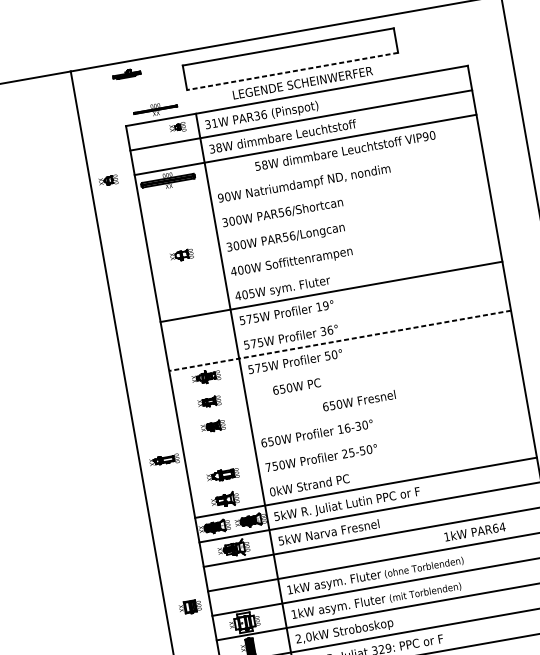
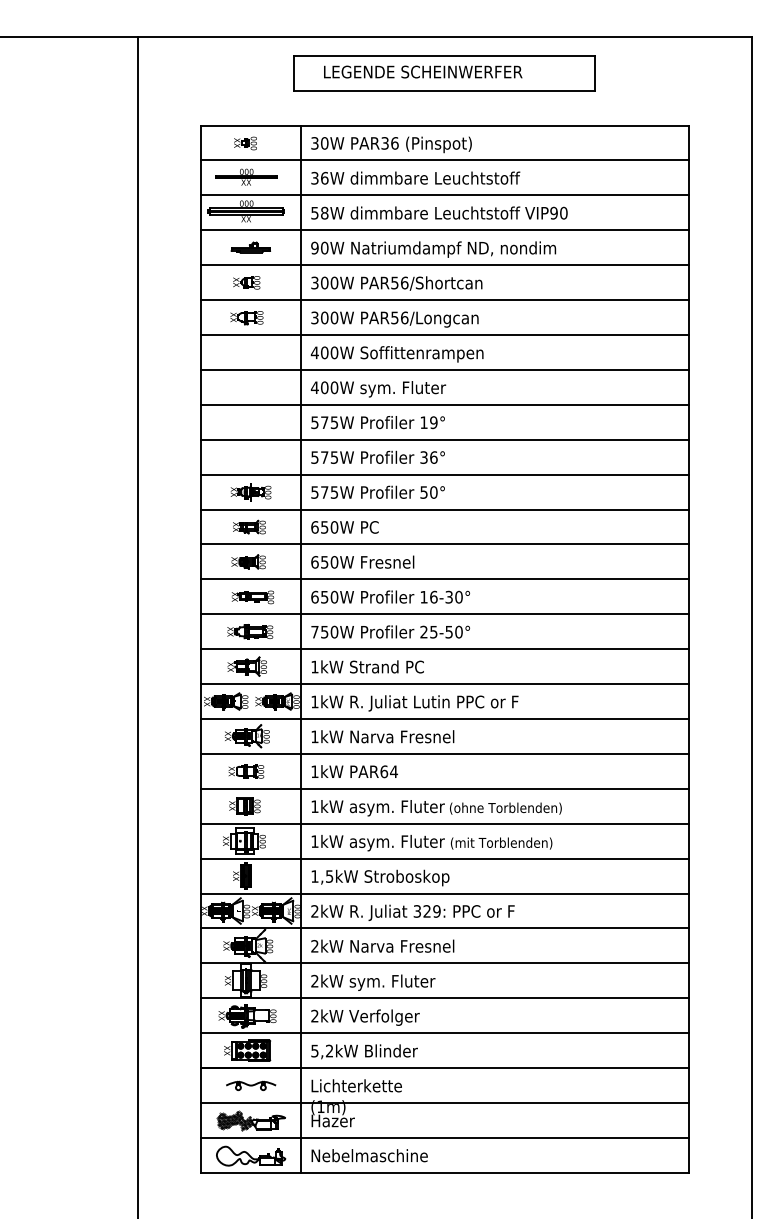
line: (292, 71) -> (444, 90), dashed -> solid
part: (126, 73) -> (250, 247), moved
text: (302, 82) -> (423, 71), moved
part: (155, 109) -> (246, 176), moved
text: (214, 123) -> (324, 143), 31W -> 30W
part: (177, 127) -> (245, 143), moved
text: (218, 147) -> (324, 177), 38W -> 36W
text: (345, 150) -> (439, 212), moved
line: (309, 169) -> (444, 230), added
part: (108, 180) -> (246, 282), moved
line: (313, 194) -> (444, 265), added
line: (318, 218) -> (444, 300), added
line: (322, 242) -> (444, 334), added
line: (326, 267) -> (444, 369), added
text: (251, 293) -> (334, 387), 405W -> 400W
line: (335, 316) -> (444, 439), added
line: (339, 340) -> (444, 474), dashed -> solid
line: (344, 365) -> (444, 509), added
text: (296, 386) -> (344, 527), moved
line: (348, 389) -> (444, 544), added
text: (359, 400) -> (362, 561), moved
line: (352, 414) -> (444, 579), added
line: (357, 439) -> (444, 614), added
part: (164, 460) -> (252, 597), moved
line: (361, 463) -> (444, 649), added
text: (272, 491) -> (314, 666), 0kW -> 1kW
text: (276, 516) -> (314, 701), 5kW -> 1kW
text: (474, 531) -> (354, 771), moved
text: (281, 540) -> (314, 736), 5kW -> 1kW
part: (237, 573) -> (246, 771), added
part: (190, 607) -> (244, 806), moved
text: (303, 637) -> (322, 876), 2,0kW -> 1,5kW

